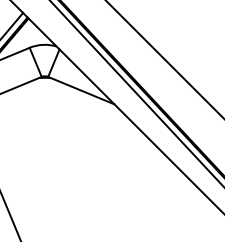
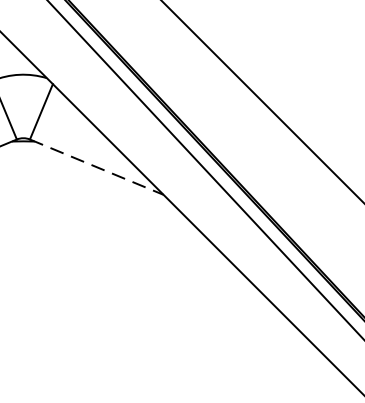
line: (81, 90) -> (97, 166), solid -> dashed

